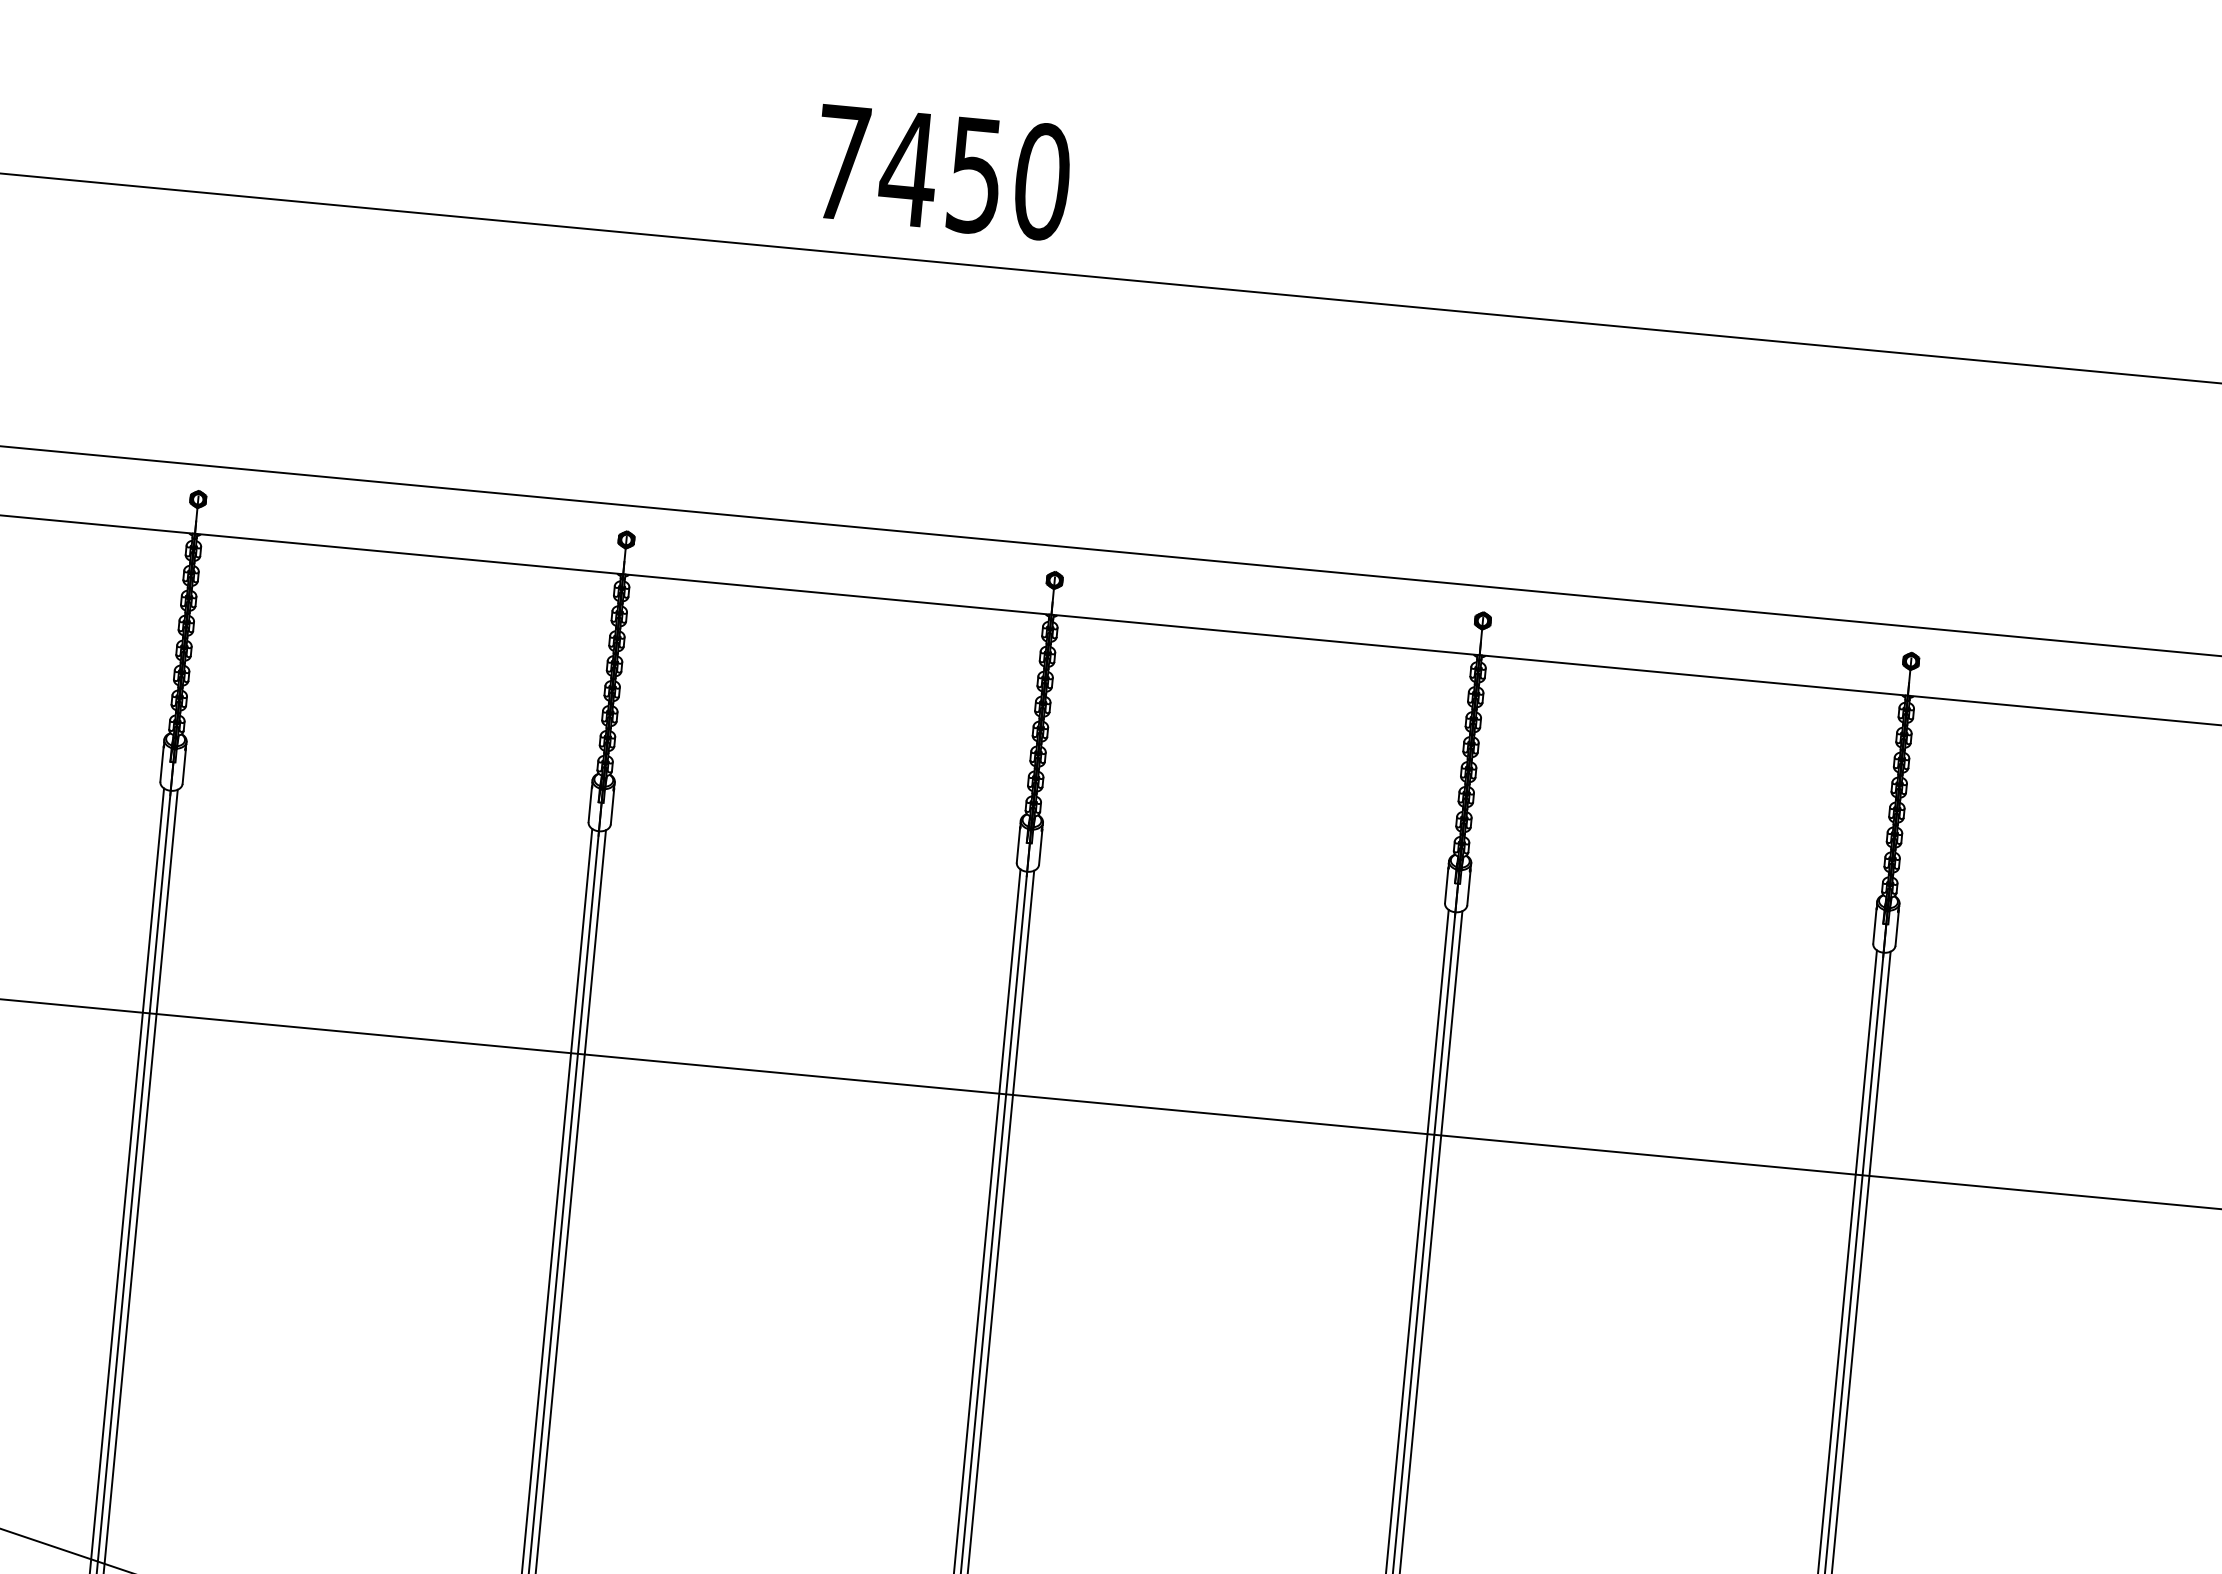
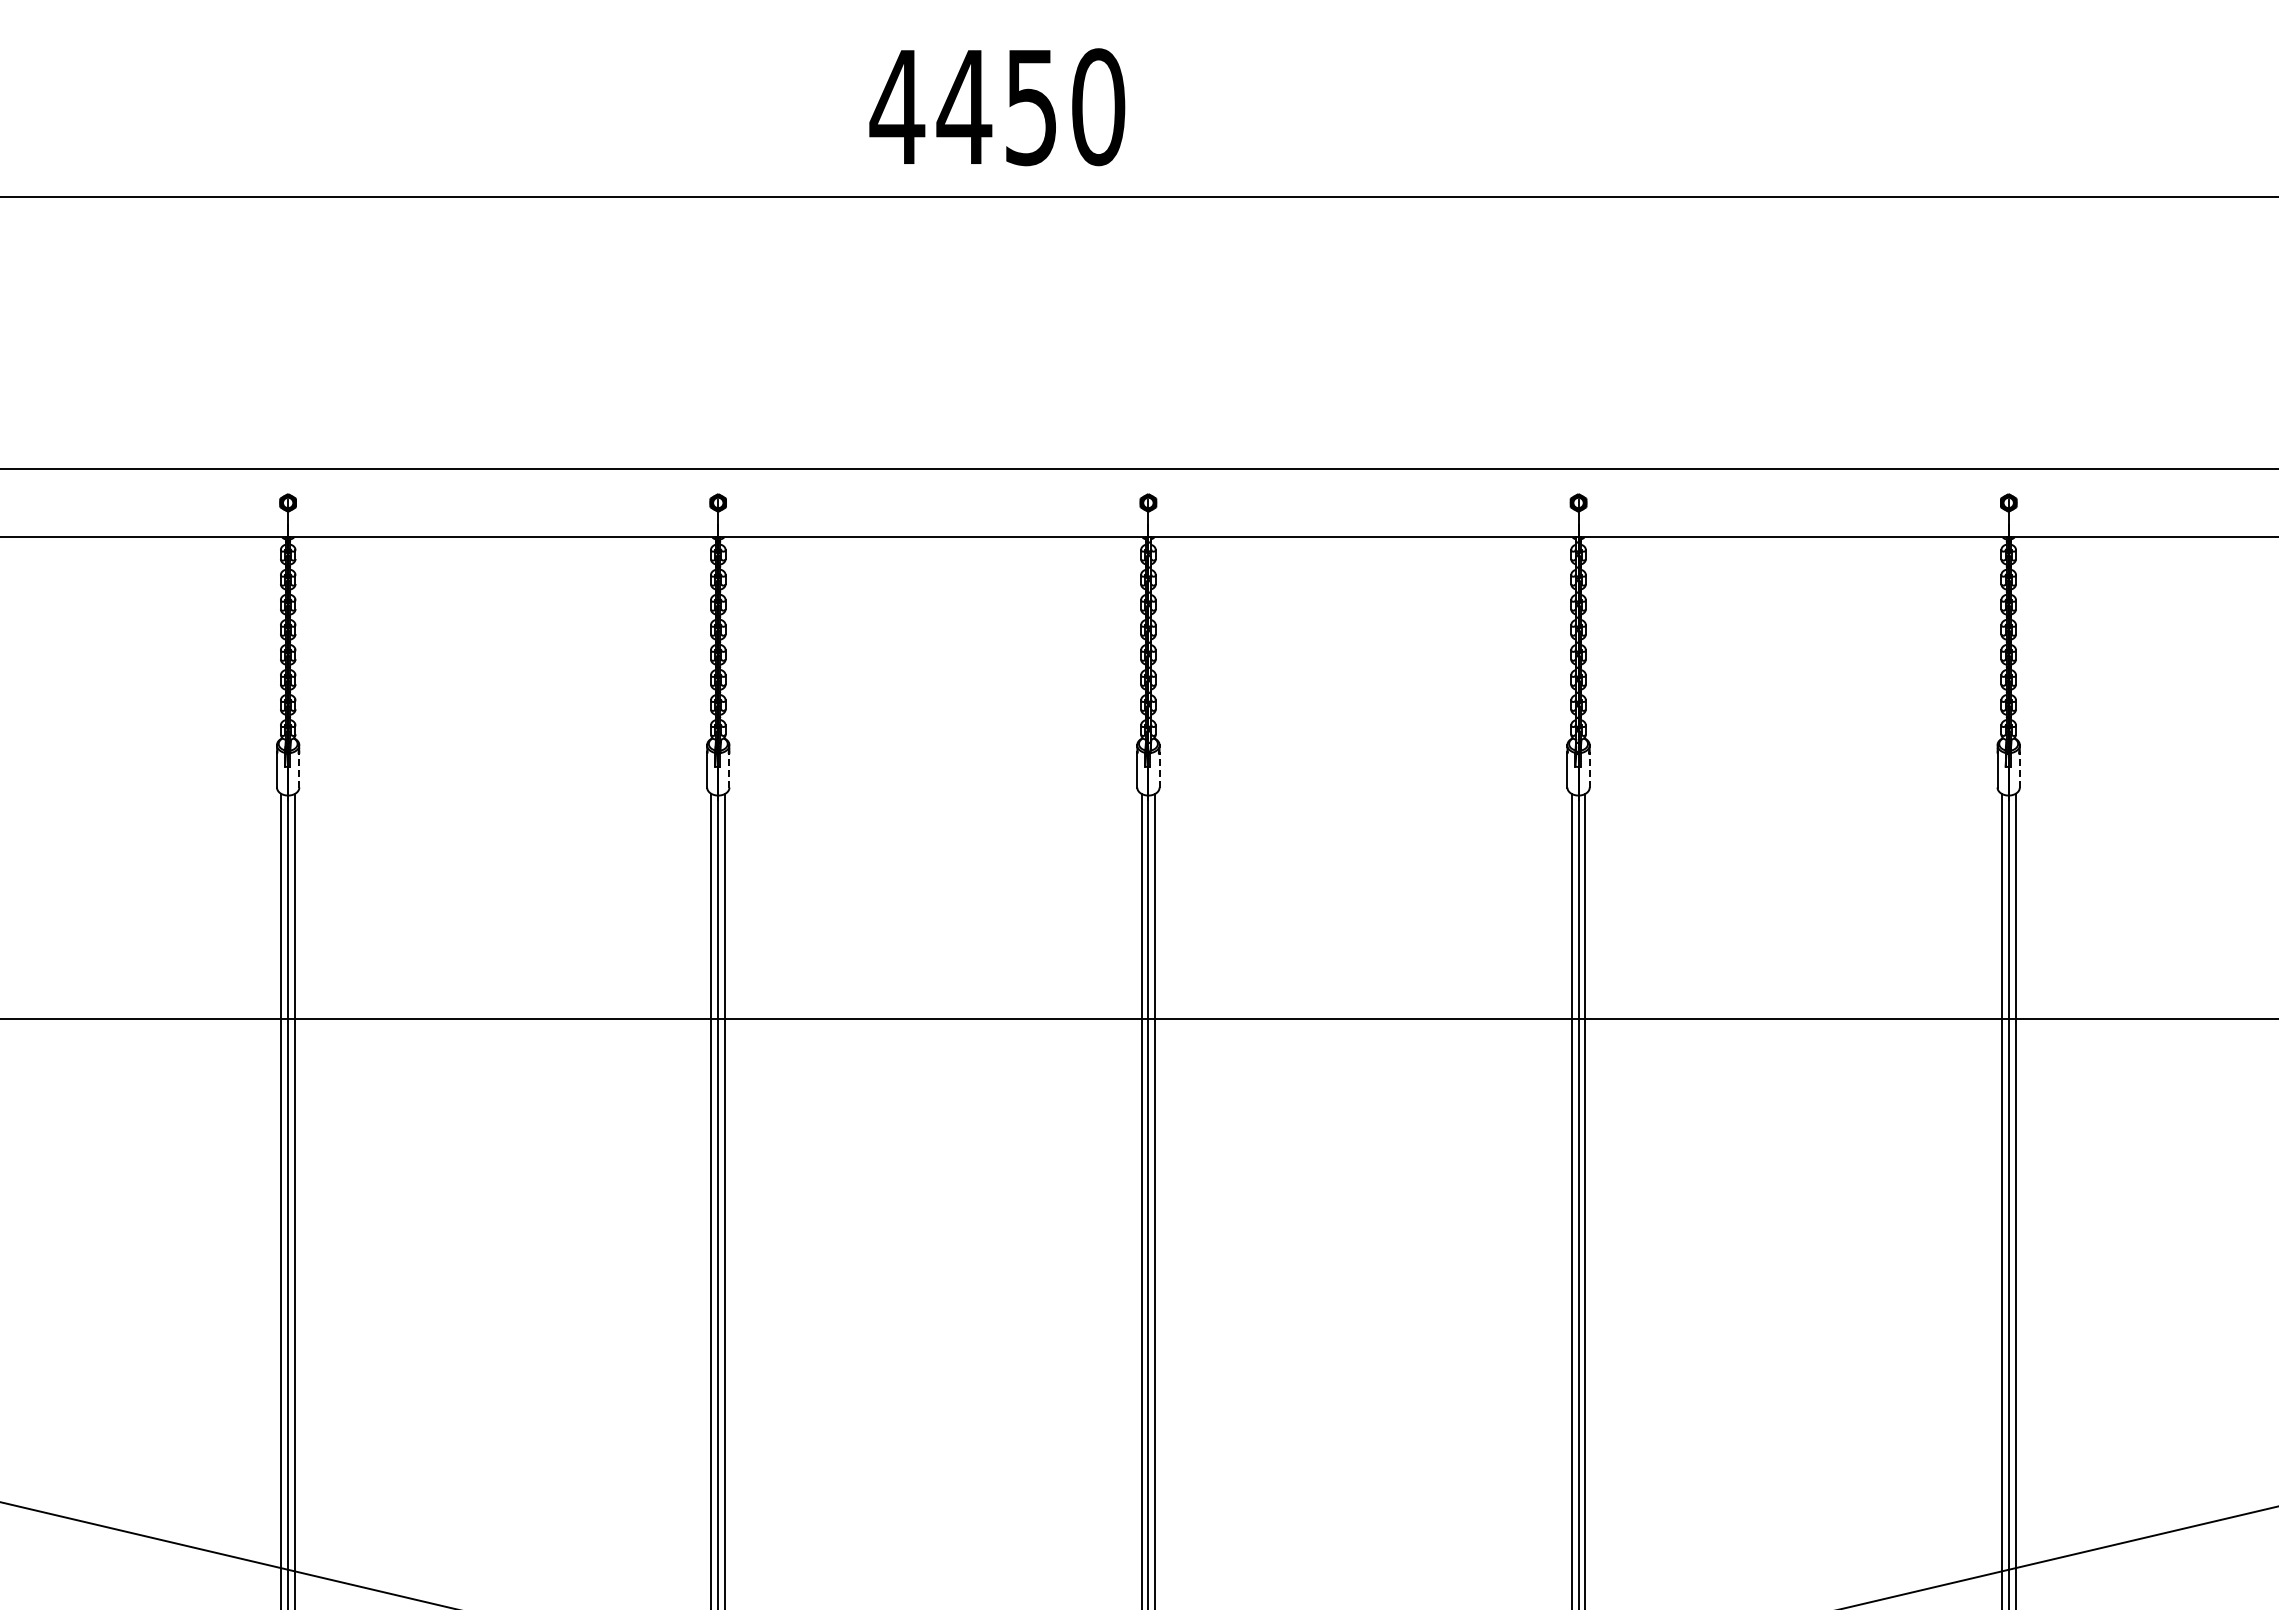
text: (842, 162) -> (897, 106), 7450 -> 4450
line: (184, 765) -> (299, 769), solid -> dashed
line: (612, 806) -> (729, 769), solid -> dashed
line: (1040, 846) -> (1159, 769), solid -> dashed
line: (1468, 887) -> (1589, 769), solid -> dashed
line: (1896, 927) -> (2019, 769), solid -> dashed

